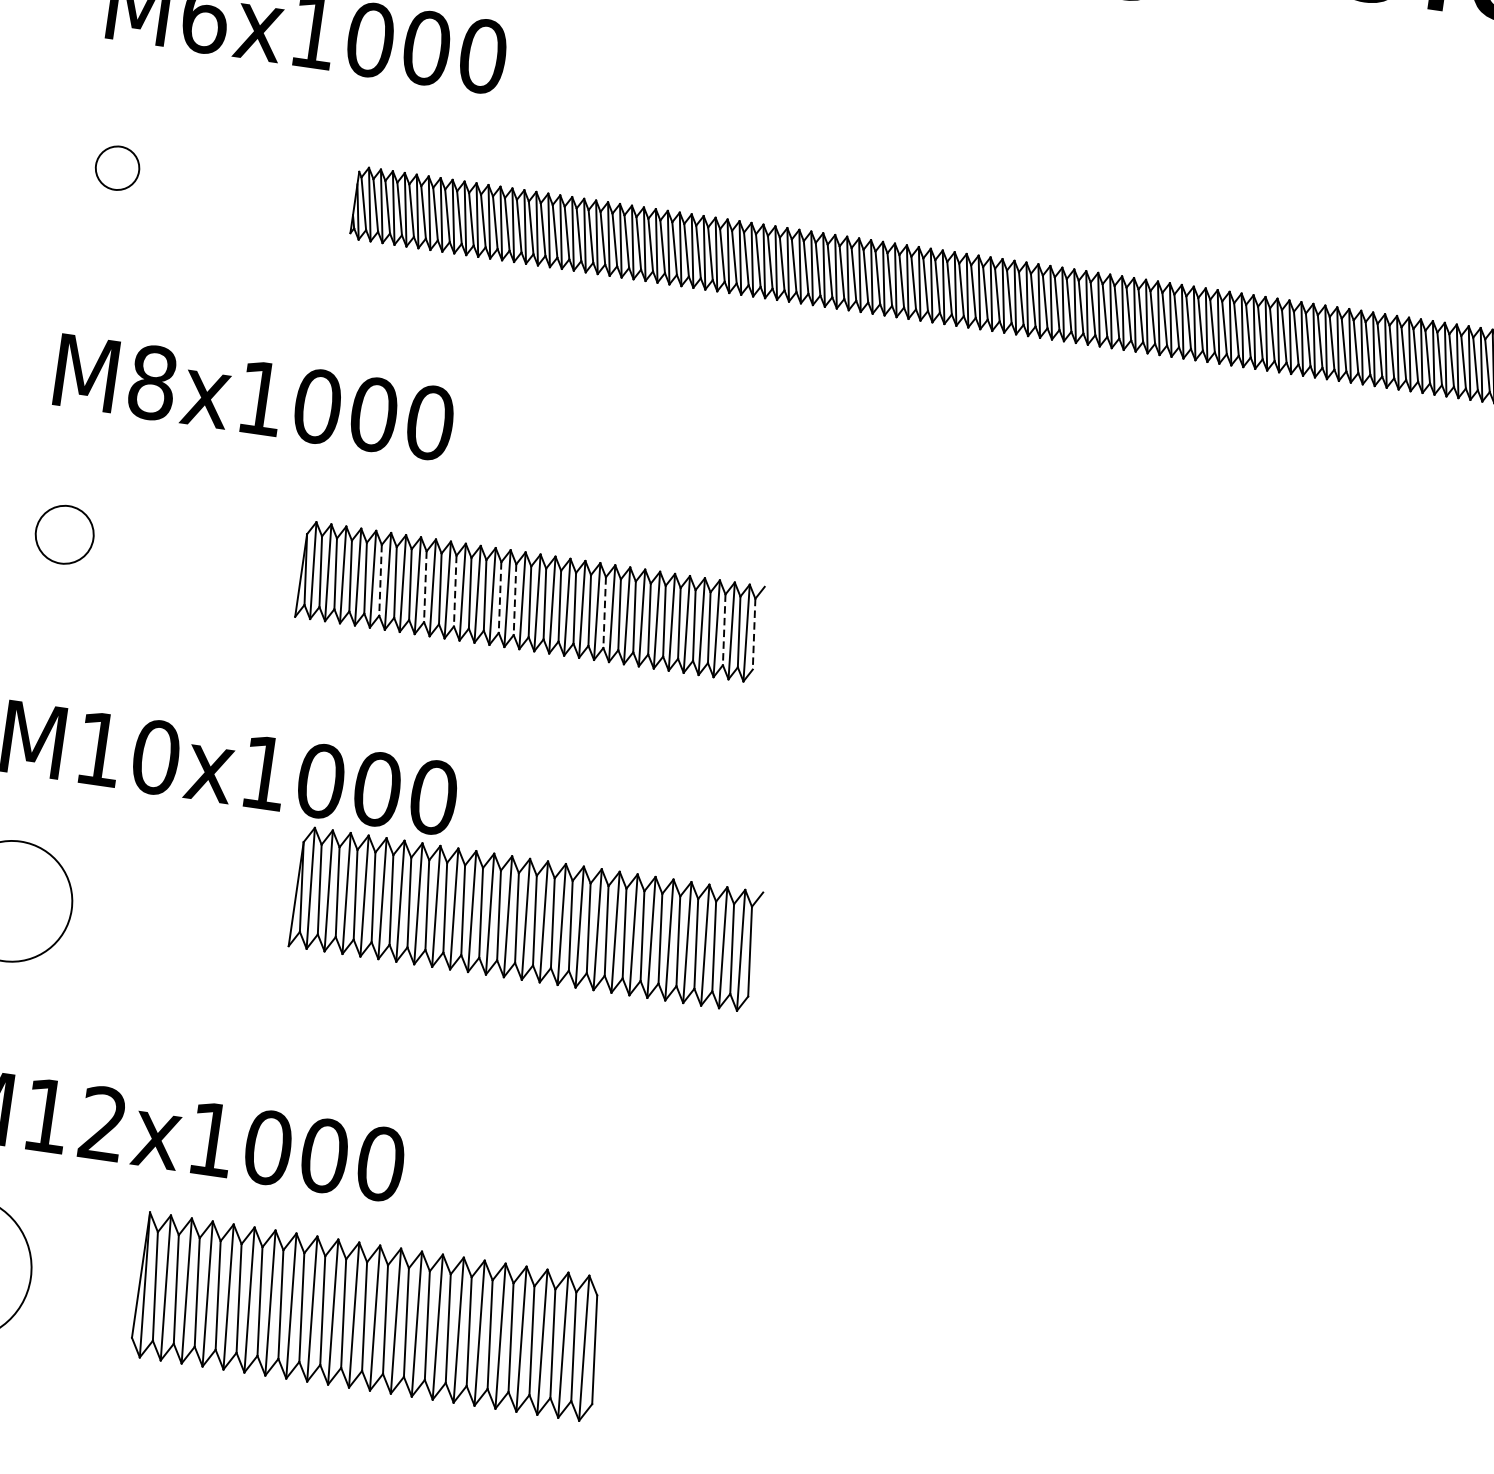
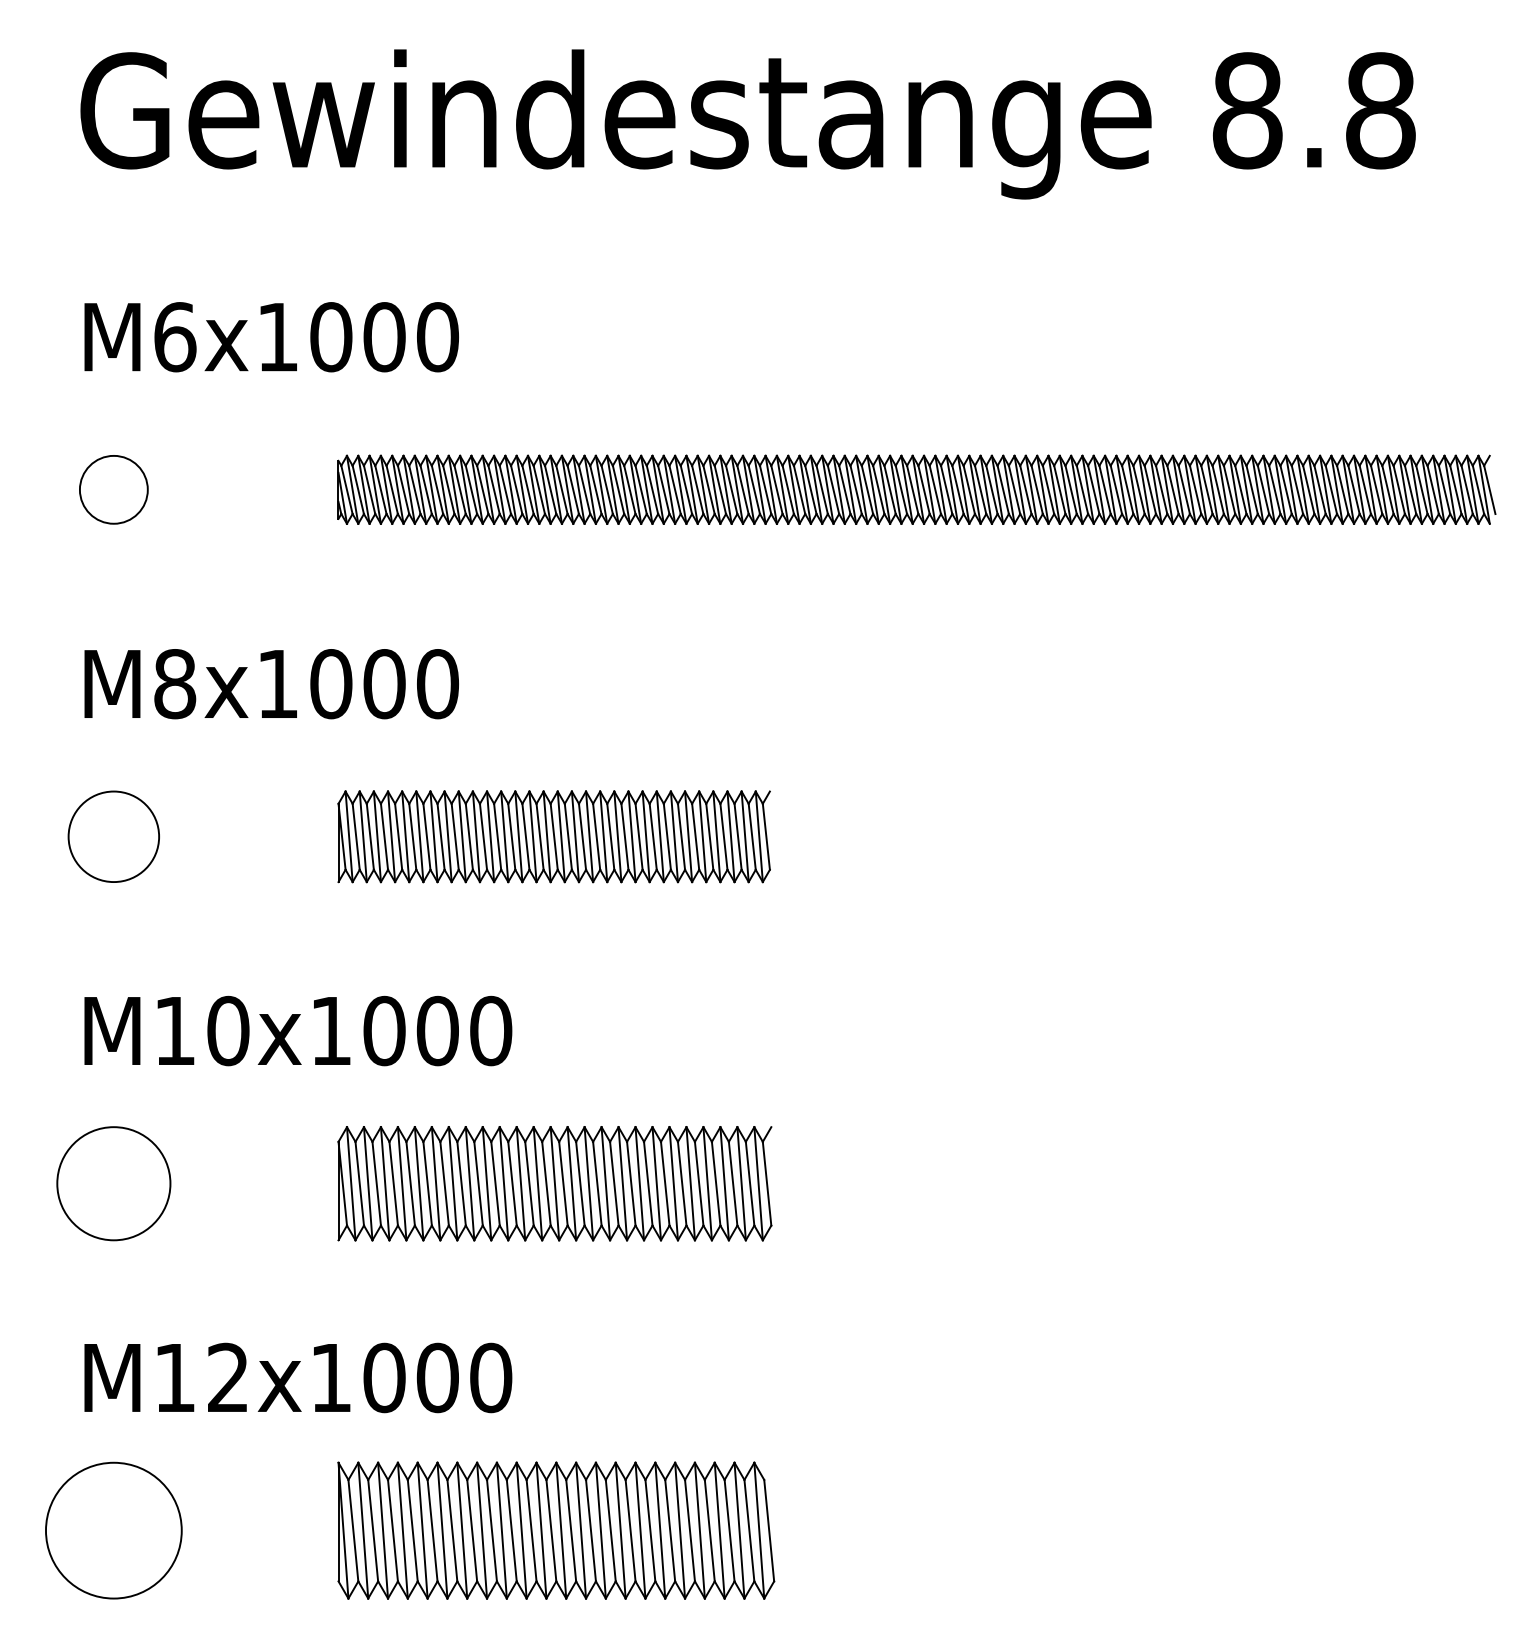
circle: (117, 167) -> (113, 489), size x1.67
circle: (64, 534) -> (113, 836), size x1.67
line: (380, 581) -> (412, 837), dashed -> solid
line: (425, 587) -> (455, 837), dashed -> solid
line: (455, 591) -> (483, 837), dashed -> solid
line: (499, 598) -> (525, 837), dashed -> solid
line: (515, 600) -> (540, 837), dashed -> solid
line: (604, 613) -> (624, 837), dashed -> solid
line: (724, 630) -> (738, 837), dashed -> solid
line: (754, 634) -> (766, 837), dashed -> solid
part: (525, 919) -> (554, 1183), moved
part: (370, 1317) -> (556, 1530), moved

